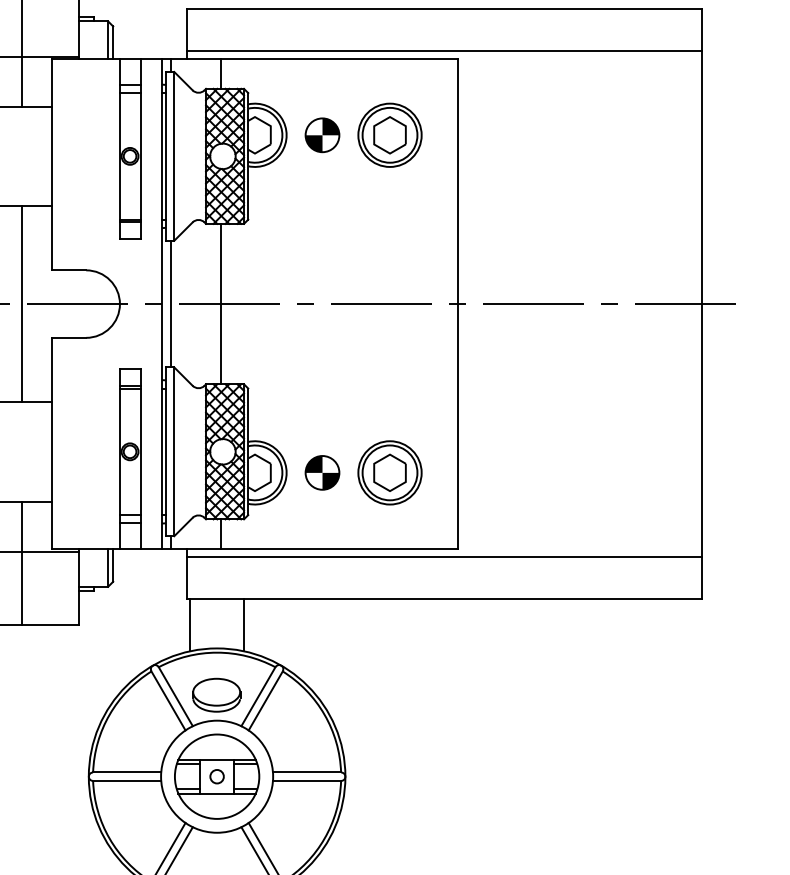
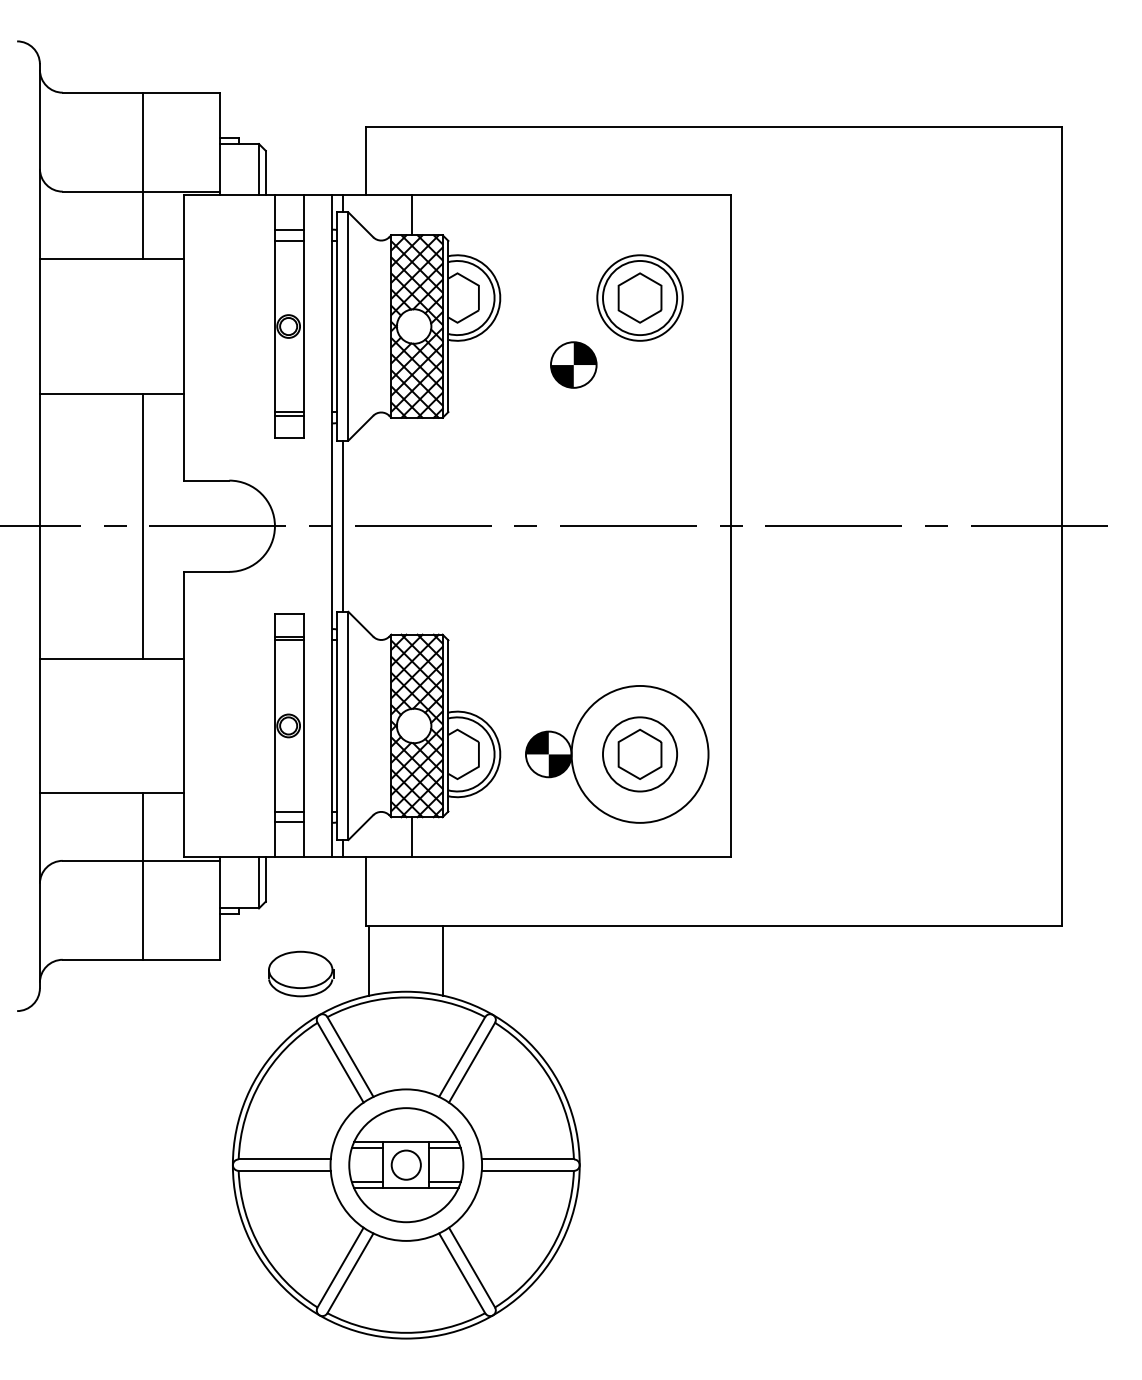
line: (445, 50) -> (714, 183), removed
part: (322, 134) -> (573, 364), moved
line: (220, 303) -> (411, 525), removed
circle: (389, 472) -> (639, 754), size x1.6
line: (445, 557) -> (714, 868), removed
part: (217, 694) -> (301, 973), moved
circle: (217, 776) -> (406, 1165), size x1.6

